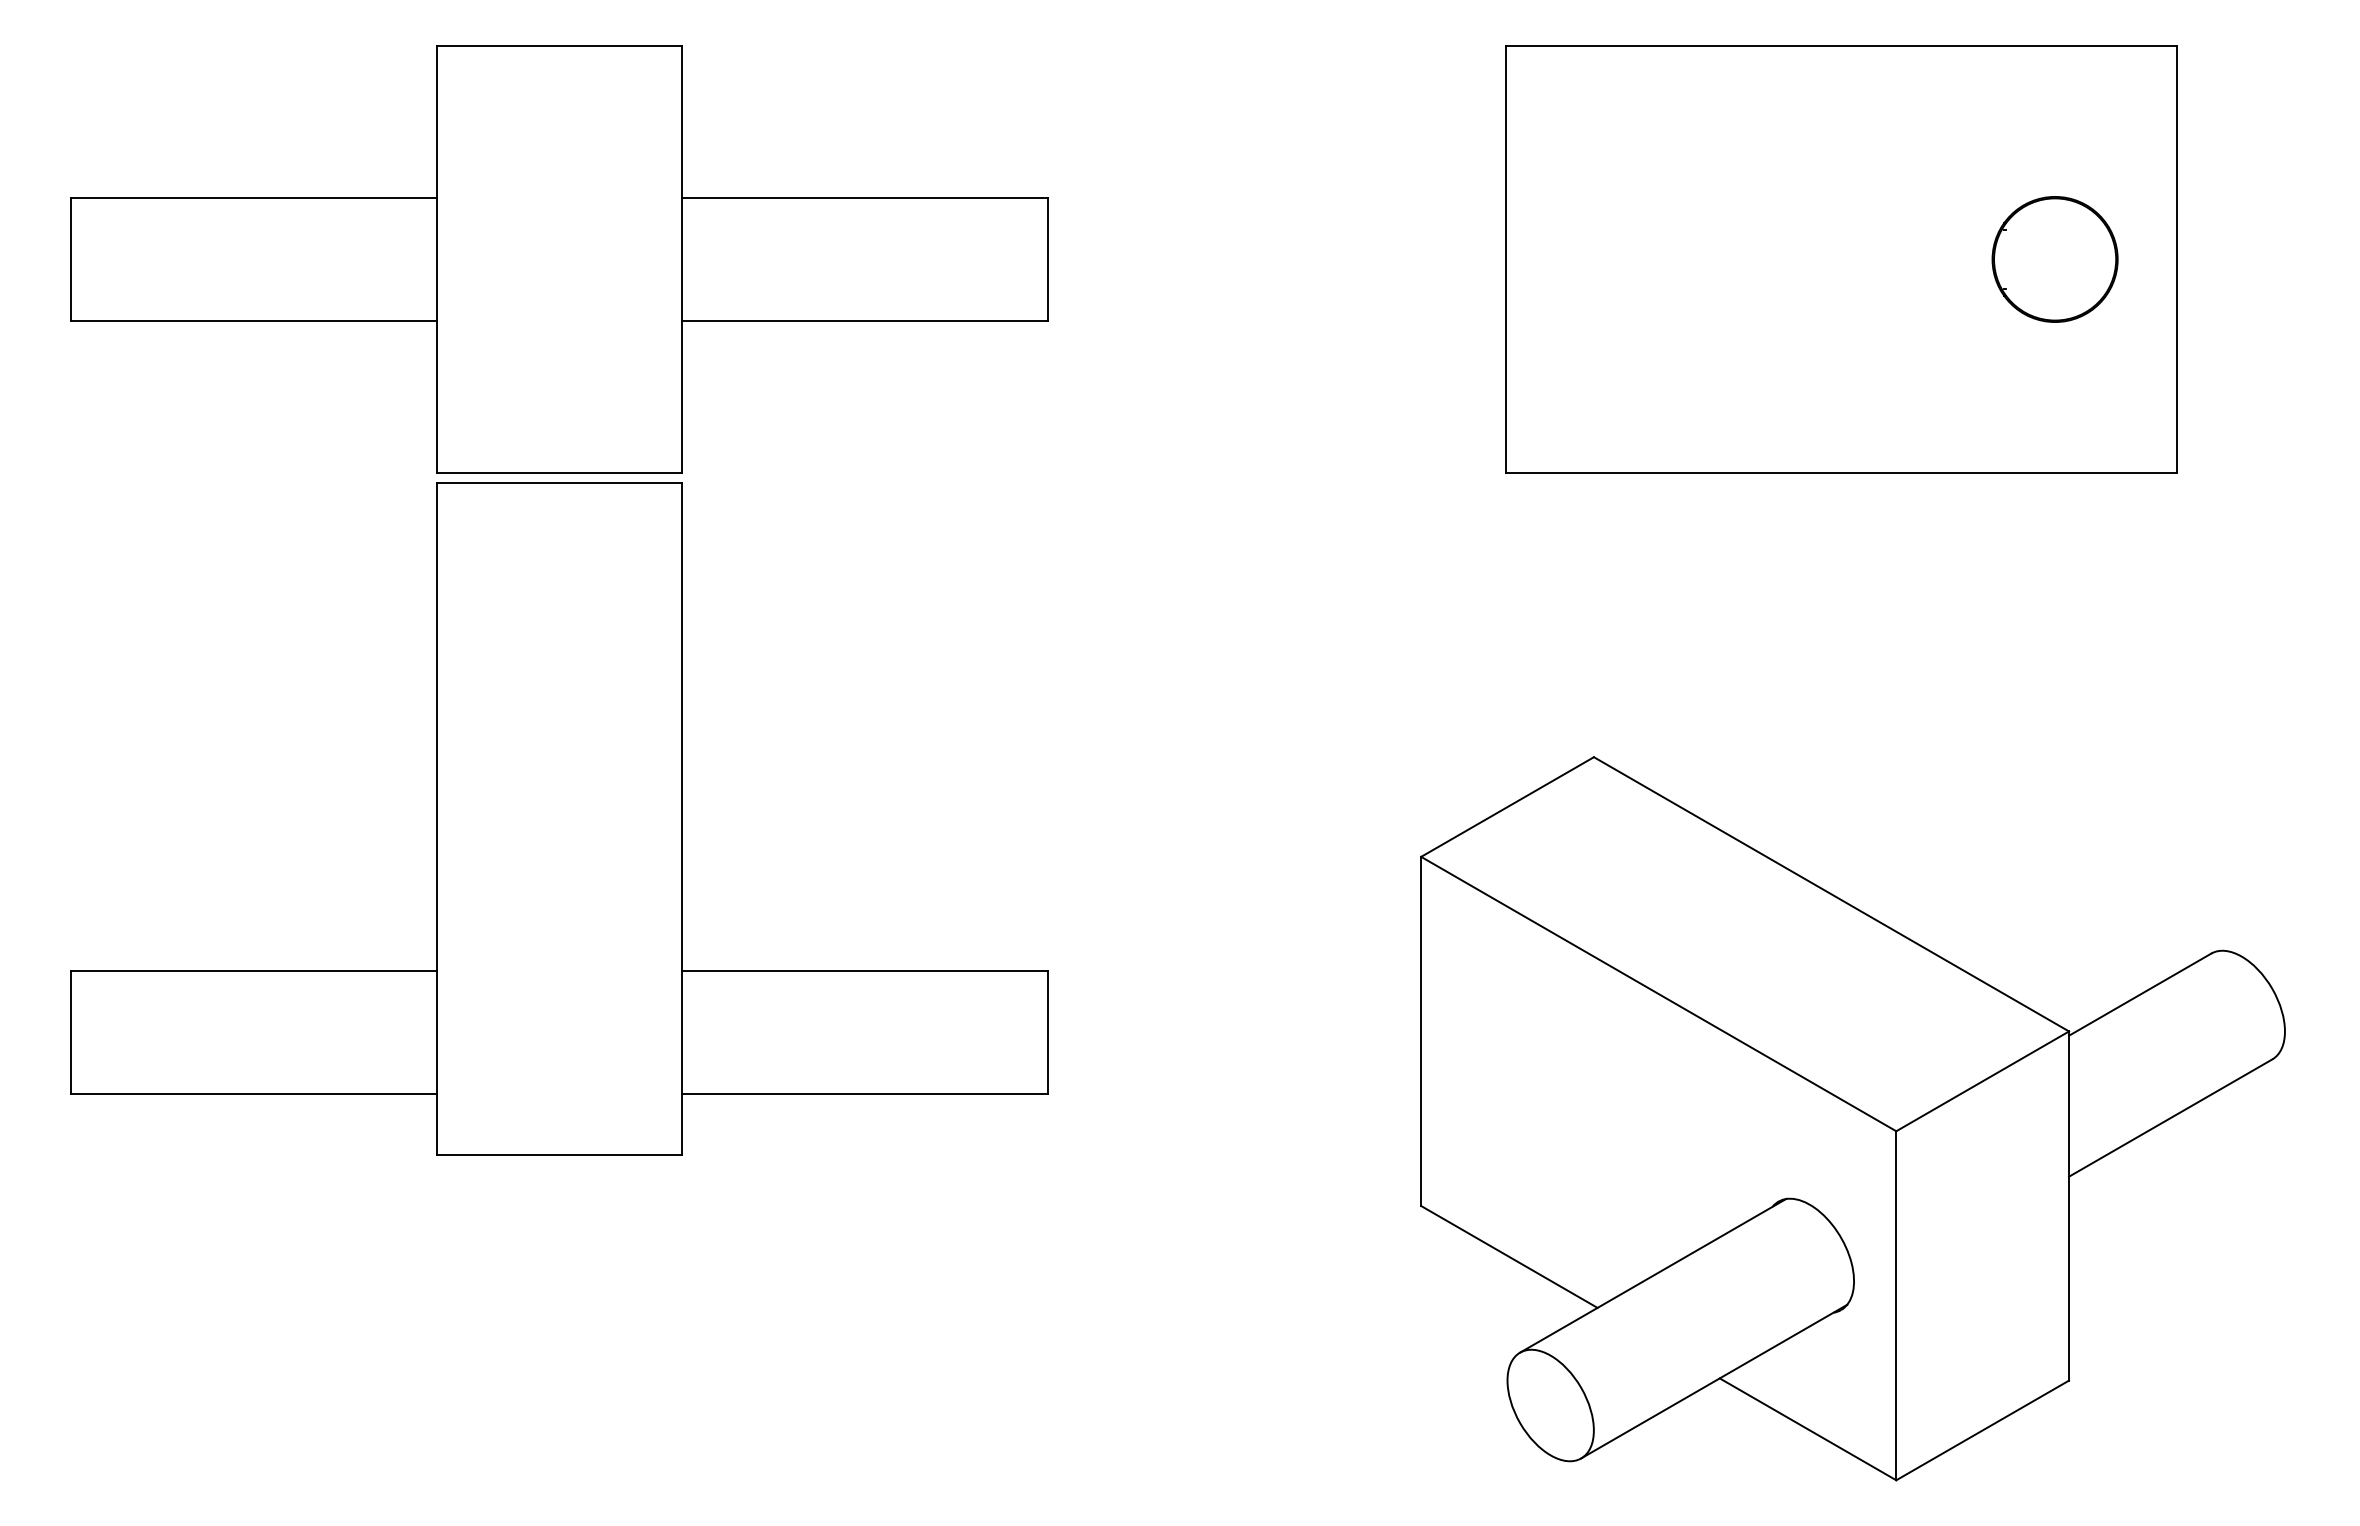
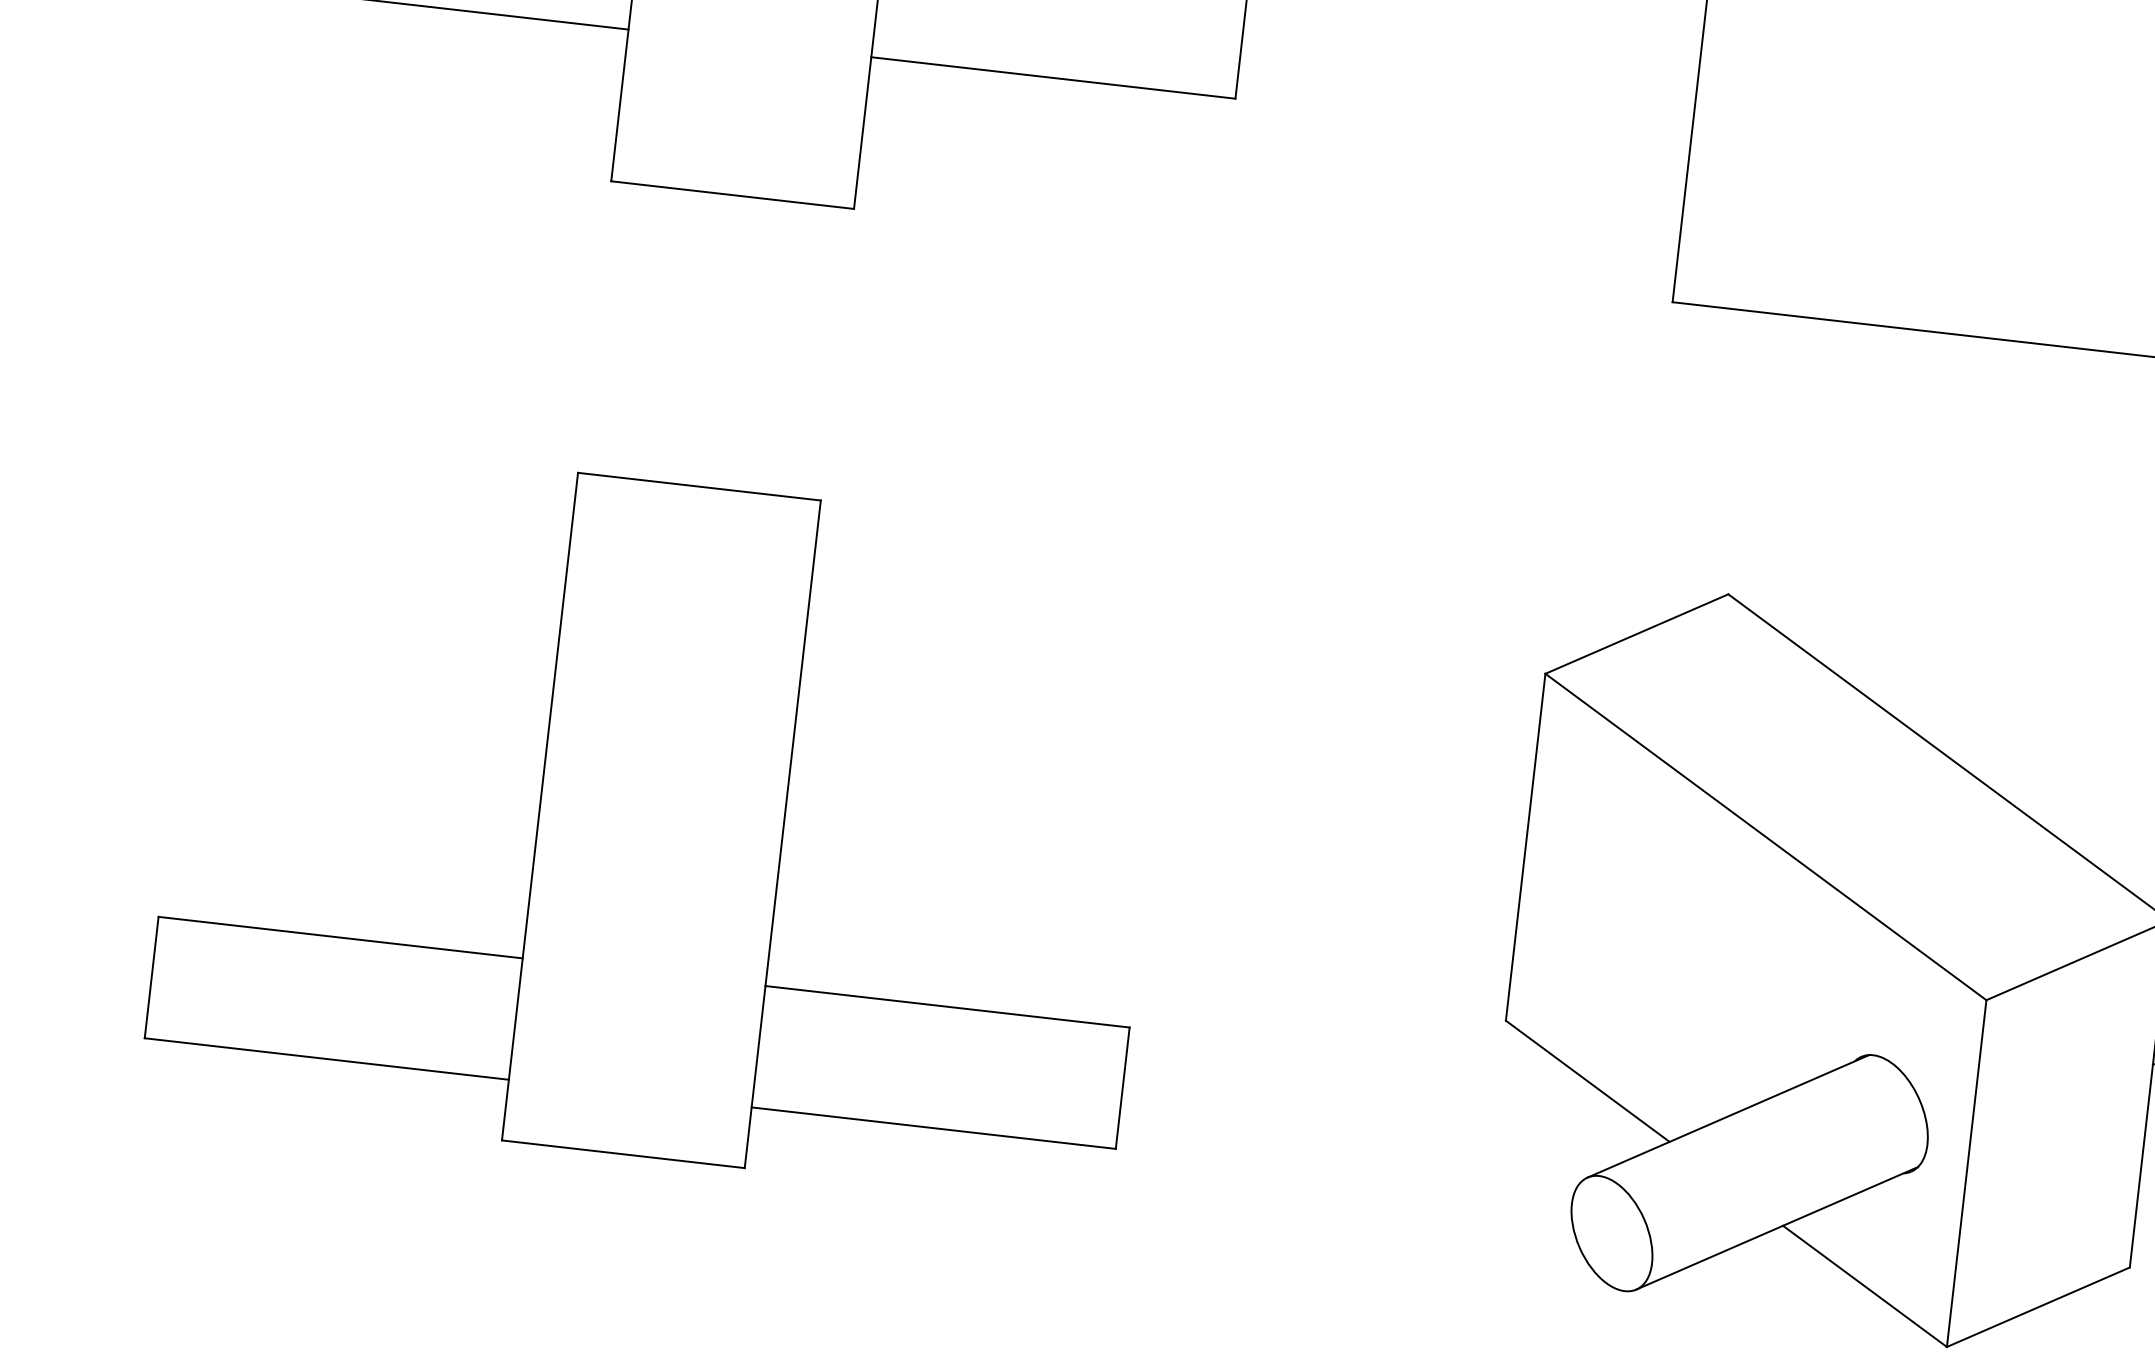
part: (559, 818) -> (661, 820), moved

